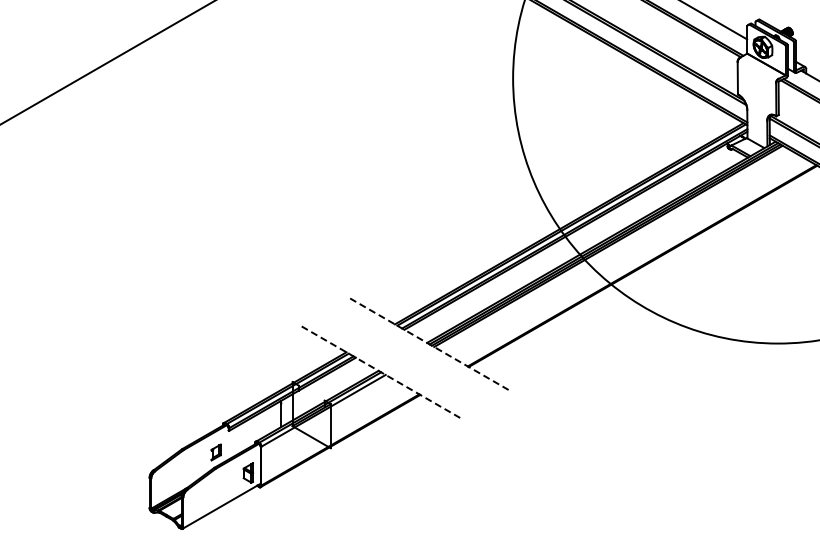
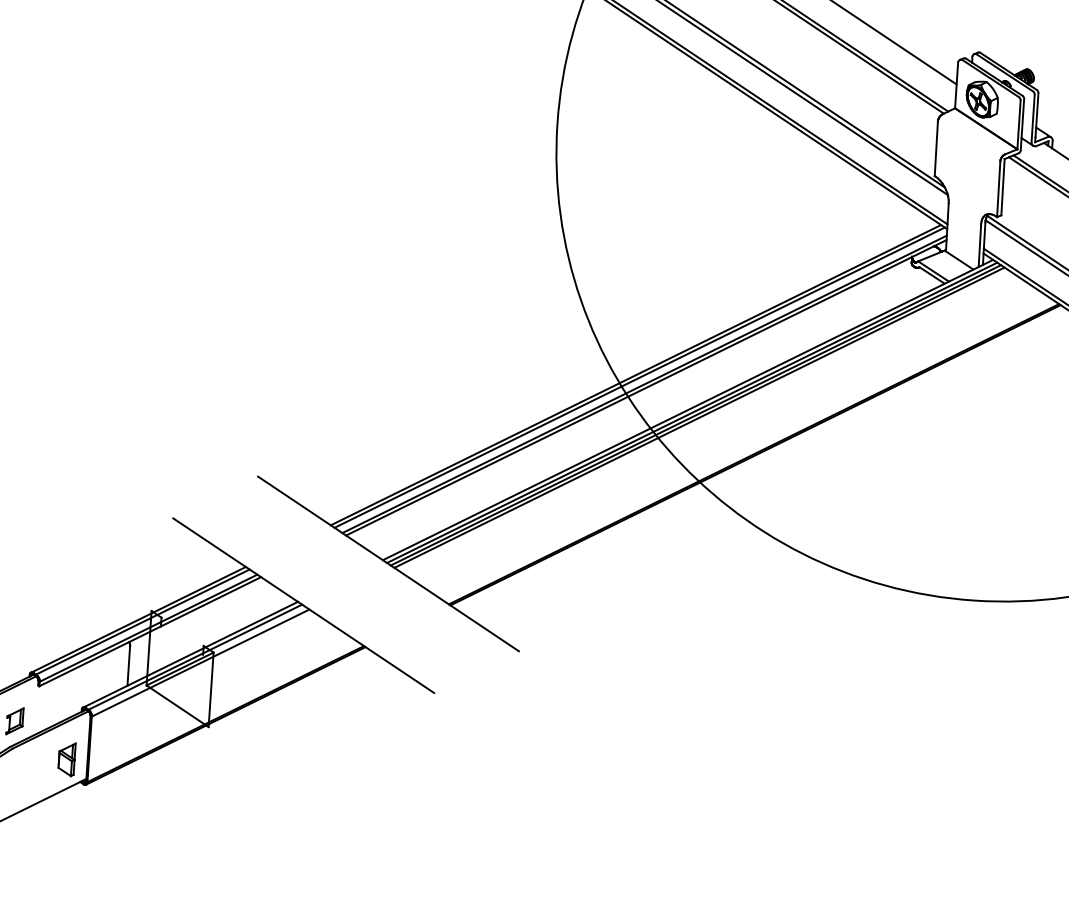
line: (430, 344) -> (388, 563), dashed -> solid
line: (382, 372) -> (304, 605), dashed -> solid

